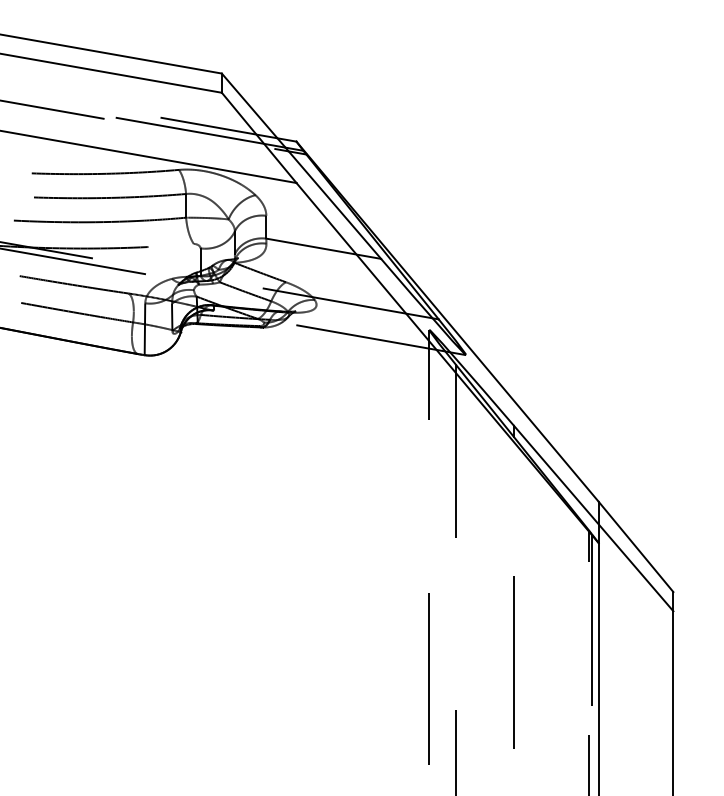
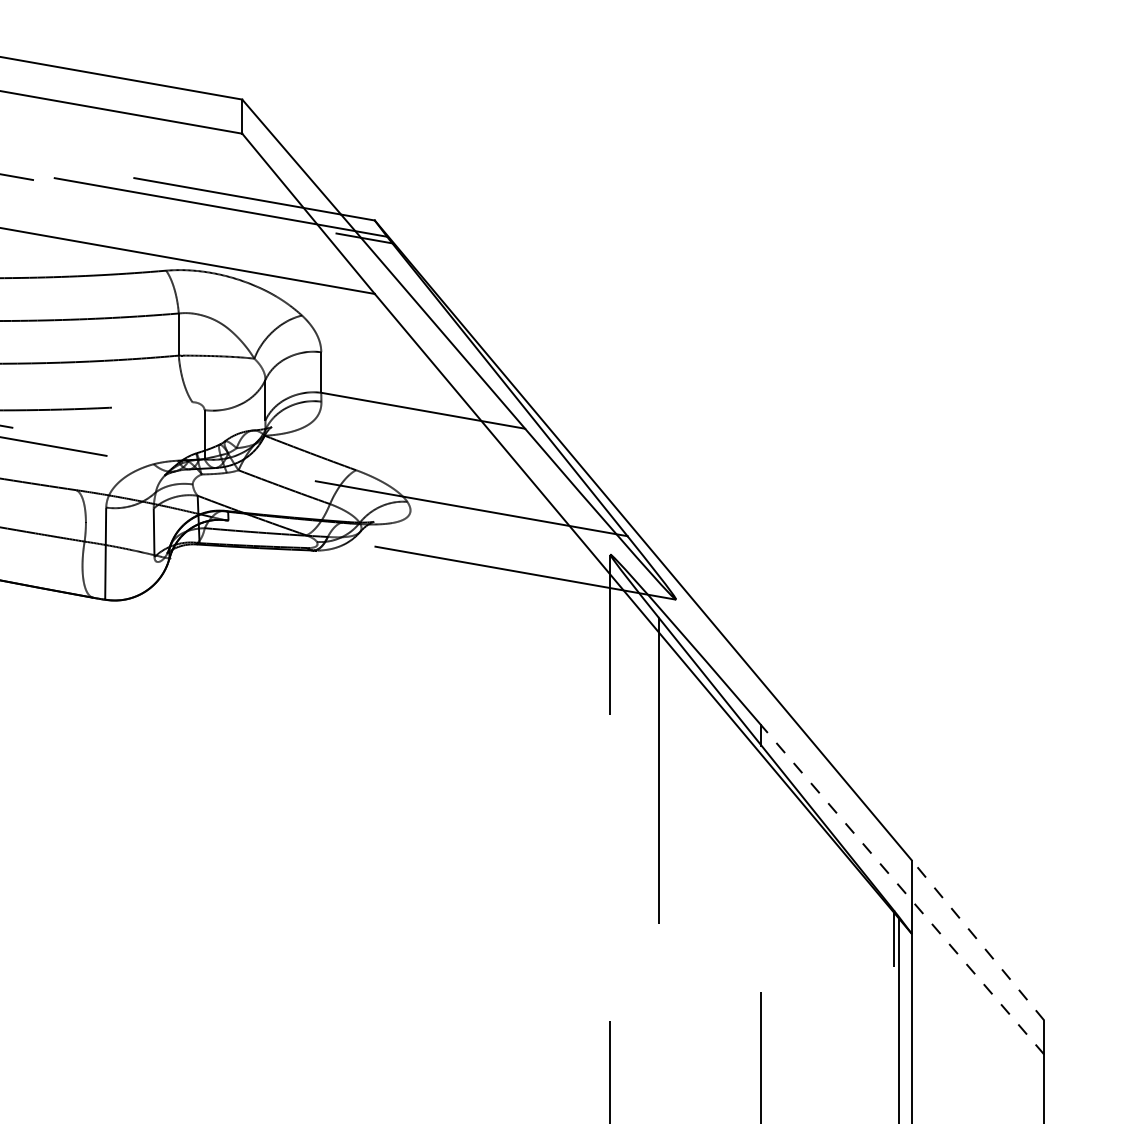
line: (593, 518) -> (902, 889), solid -> dashed
line: (636, 546) -> (978, 939), solid -> dashed

